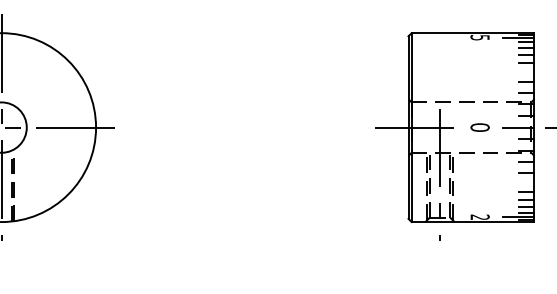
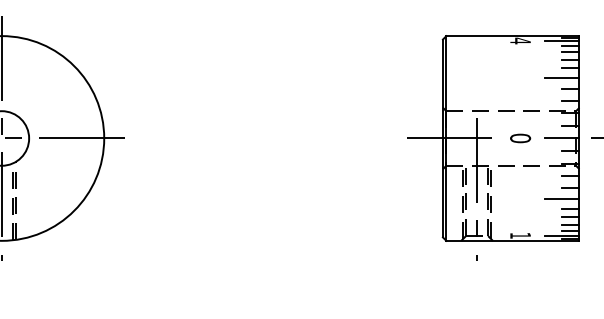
text: (480, 37) -> (520, 40), 5 -> 4
line: (518, 72) -> (562, 78), added
line: (518, 182) -> (562, 198), added
text: (480, 217) -> (520, 235), 2 -> 1

